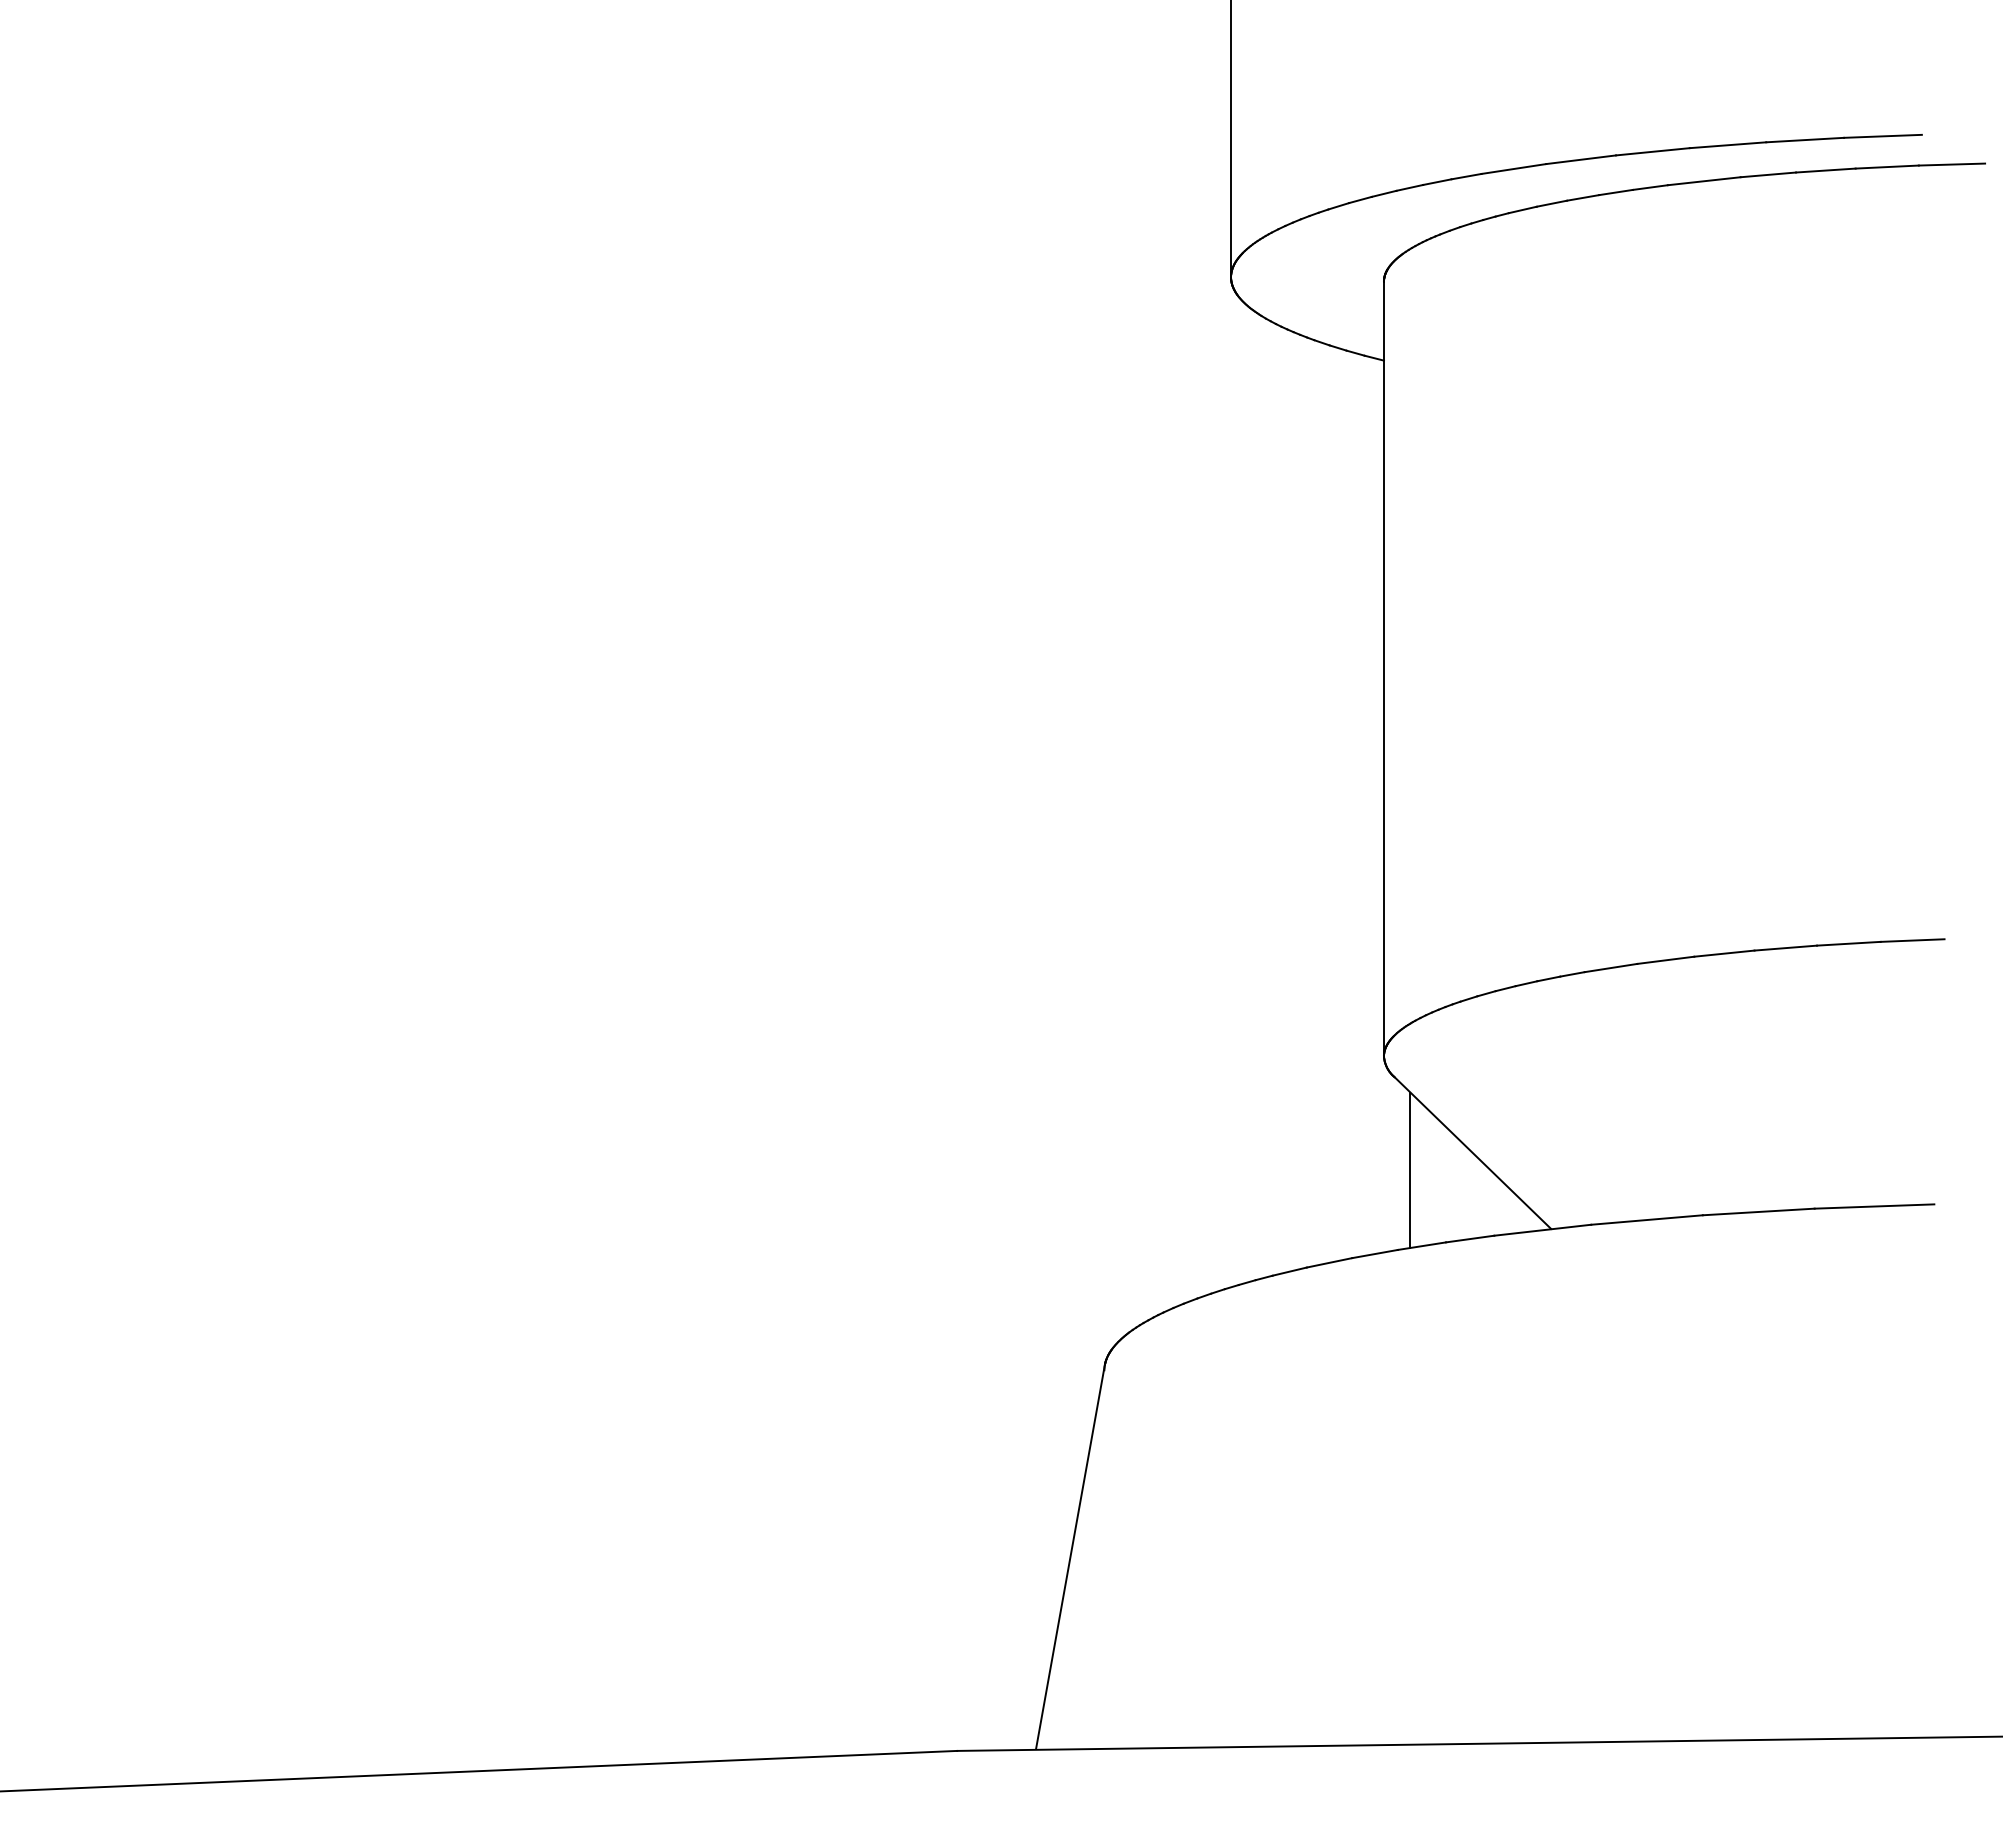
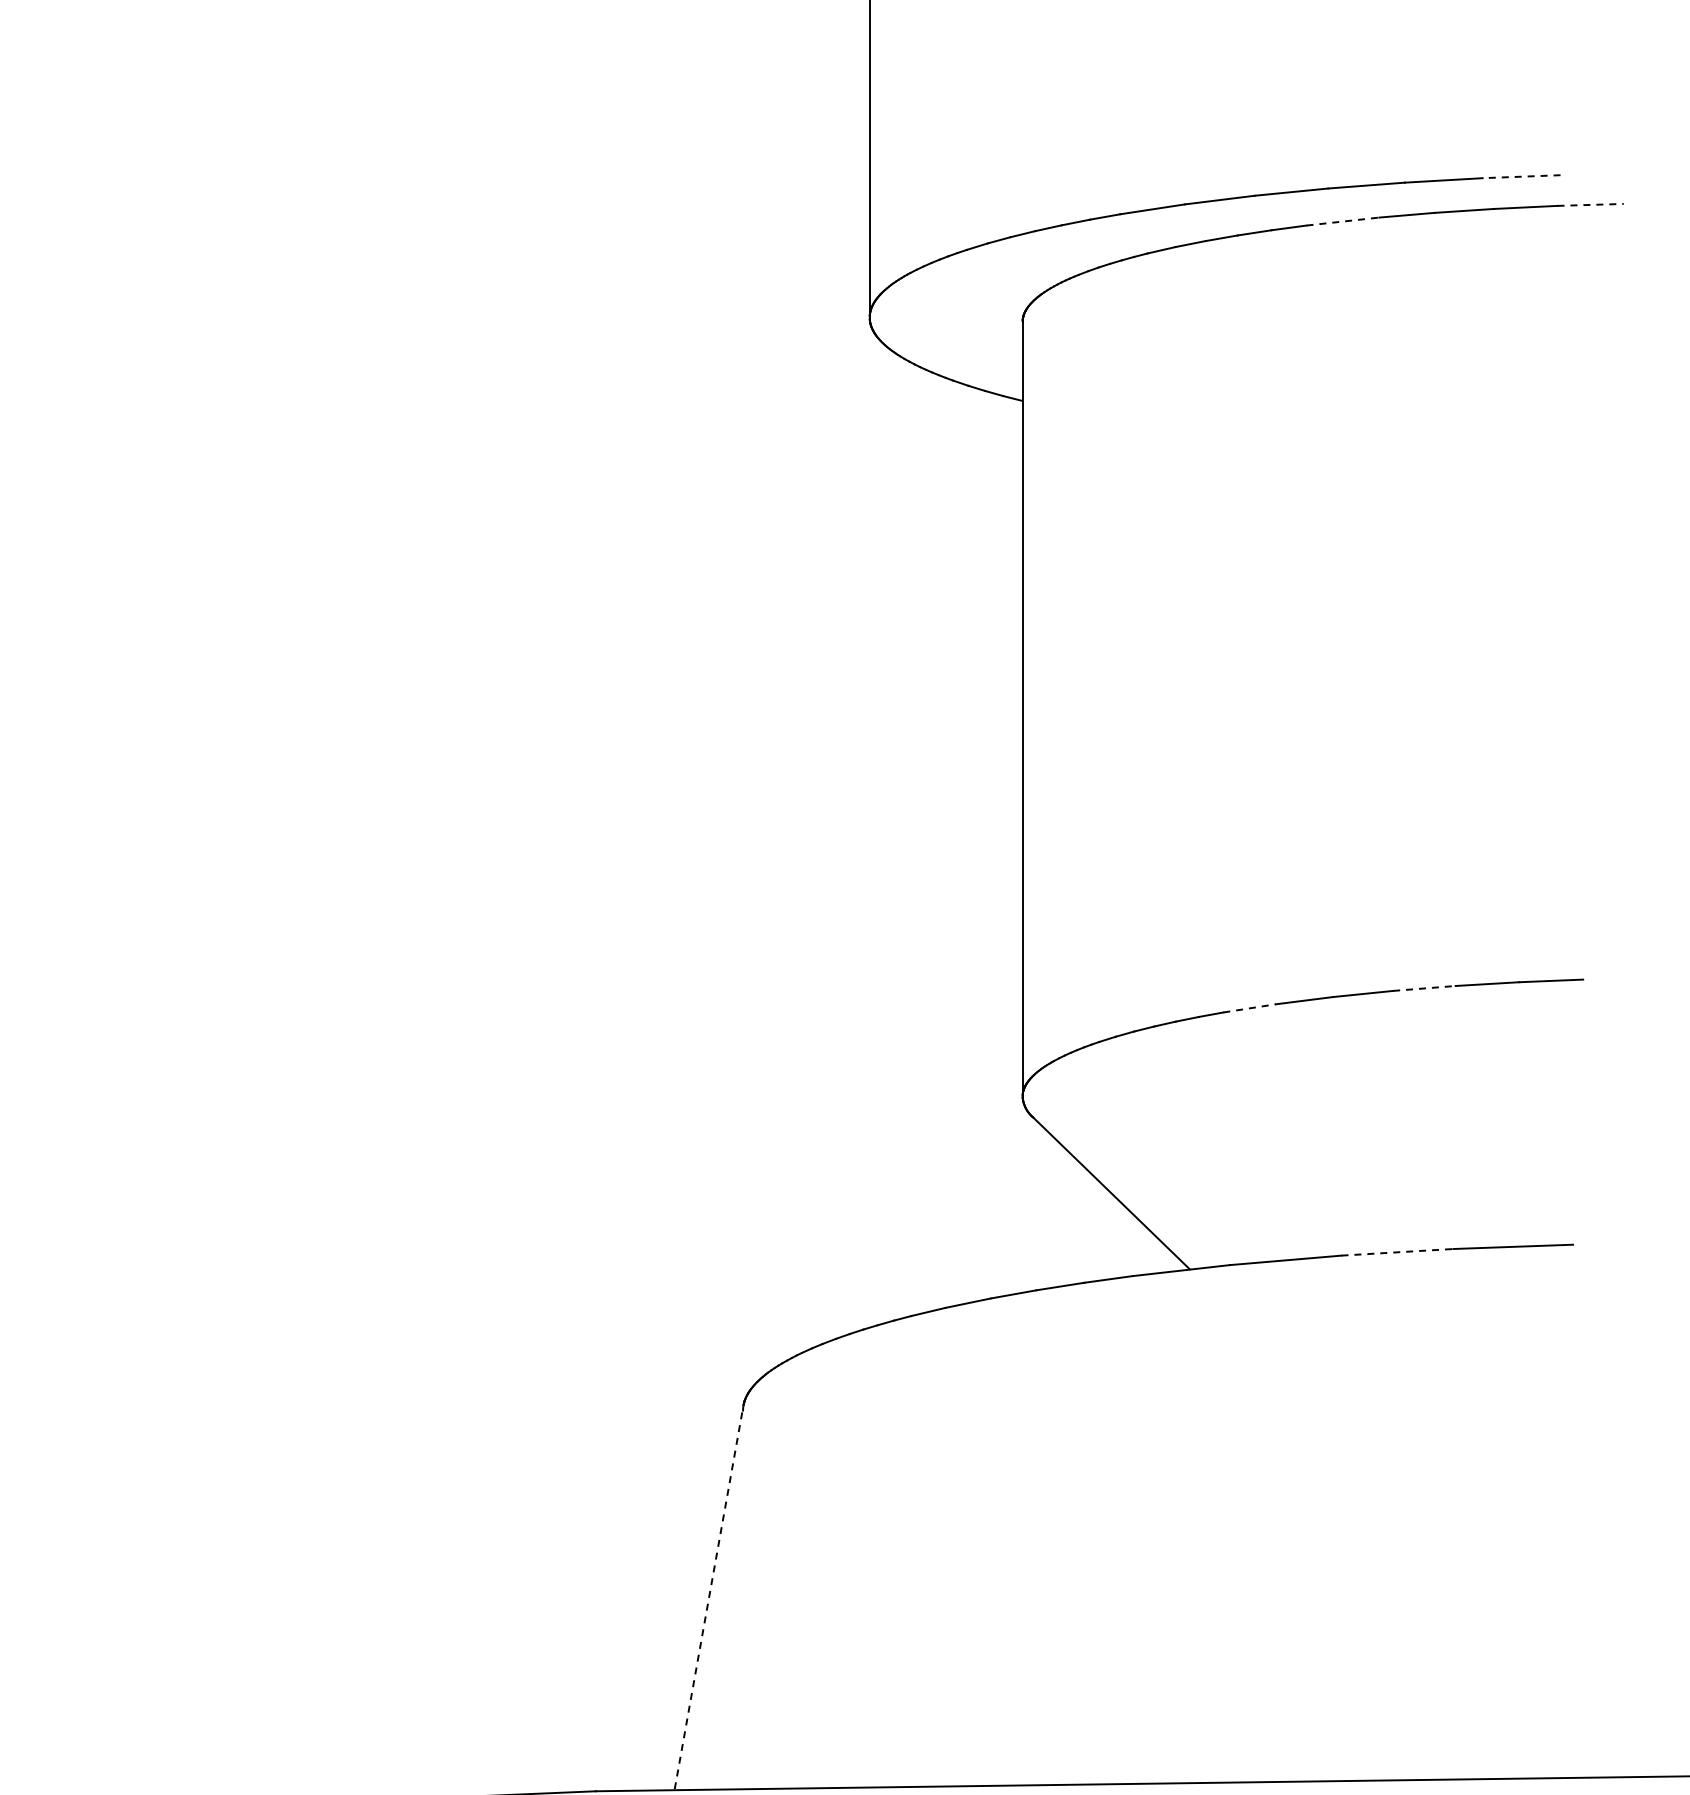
line: (1882, 136) -> (1521, 176), solid -> dashed
line: (1952, 164) -> (1591, 204), solid -> dashed
line: (1704, 181) -> (1343, 221), solid -> dashed
line: (1786, 948) -> (1425, 988), solid -> dashed
line: (1610, 968) -> (1249, 1008), solid -> dashed
line: (1410, 1169) -> (1049, 1209), removed
line: (1758, 1211) -> (1397, 1251), solid -> dashed
line: (1070, 1556) -> (709, 1596), solid -> dashed

